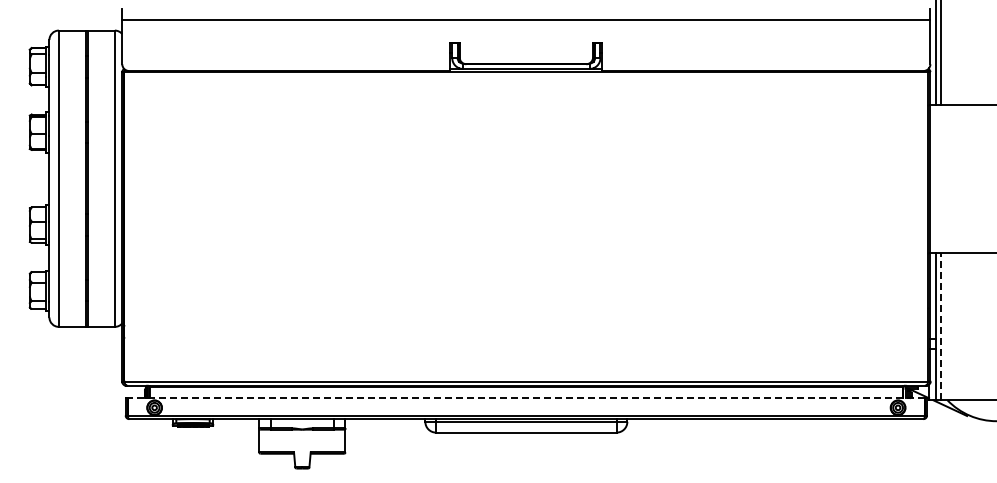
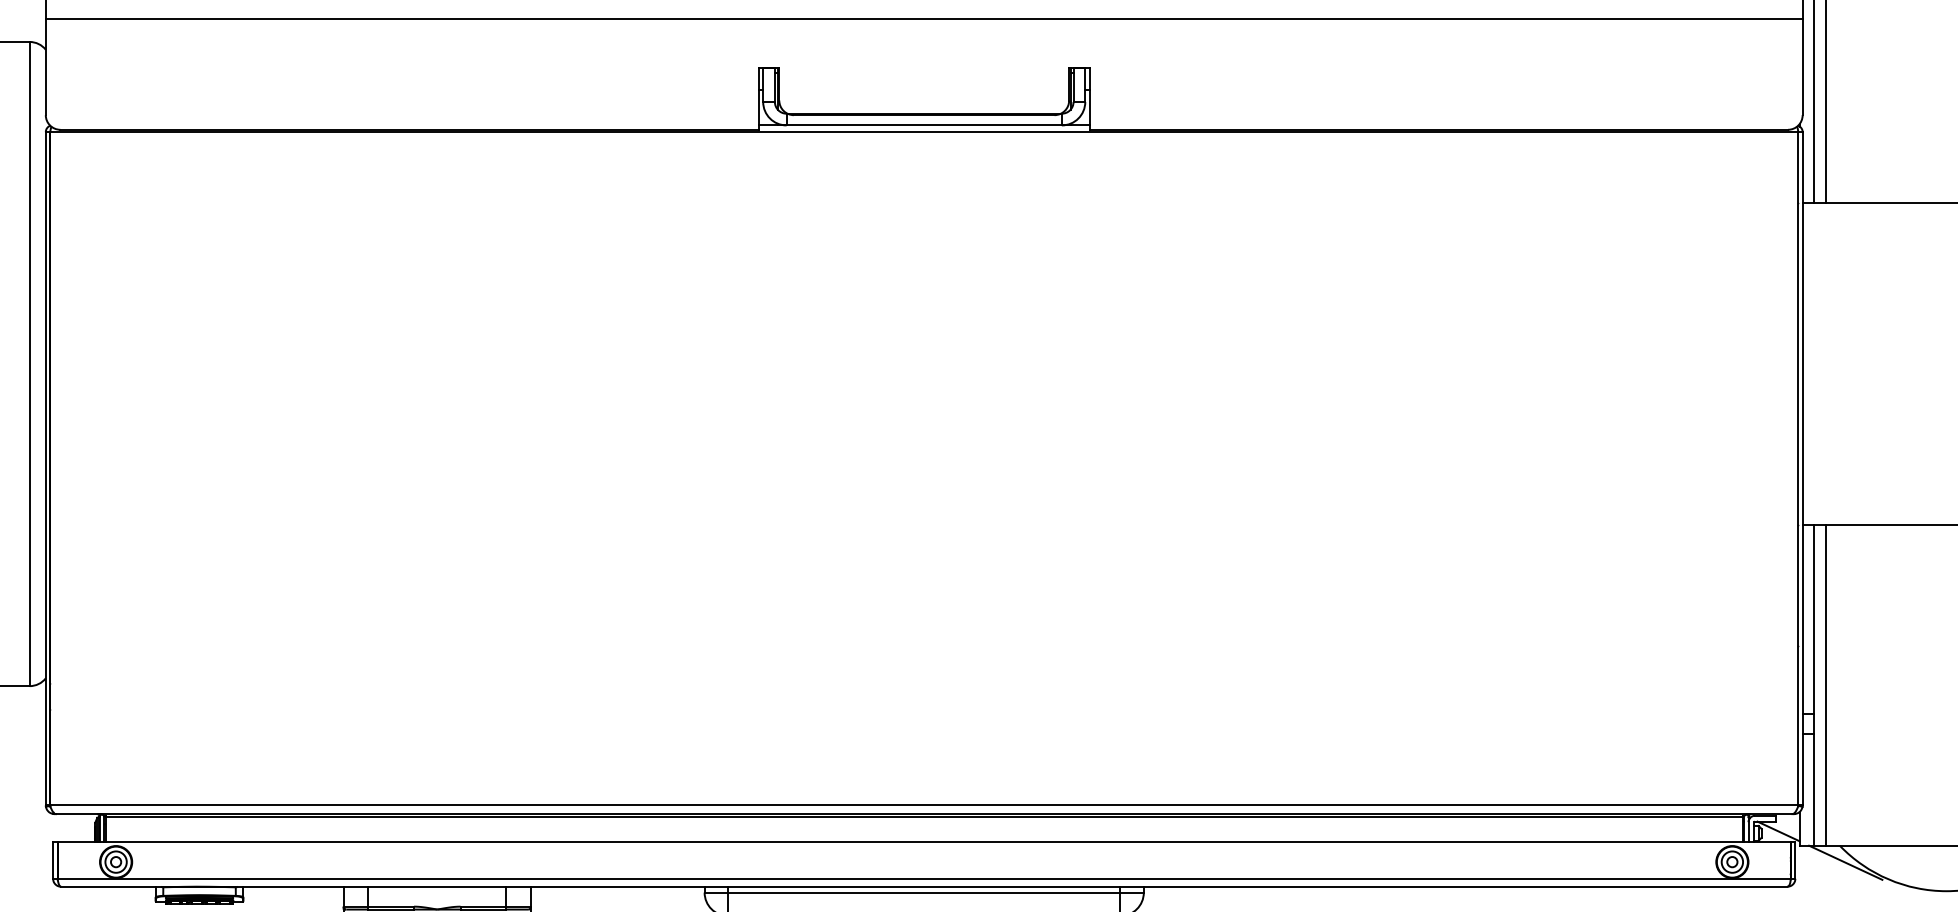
line: (941, 326) -> (1826, 685), dashed -> solid
line: (526, 398) -> (924, 841), dashed -> solid

